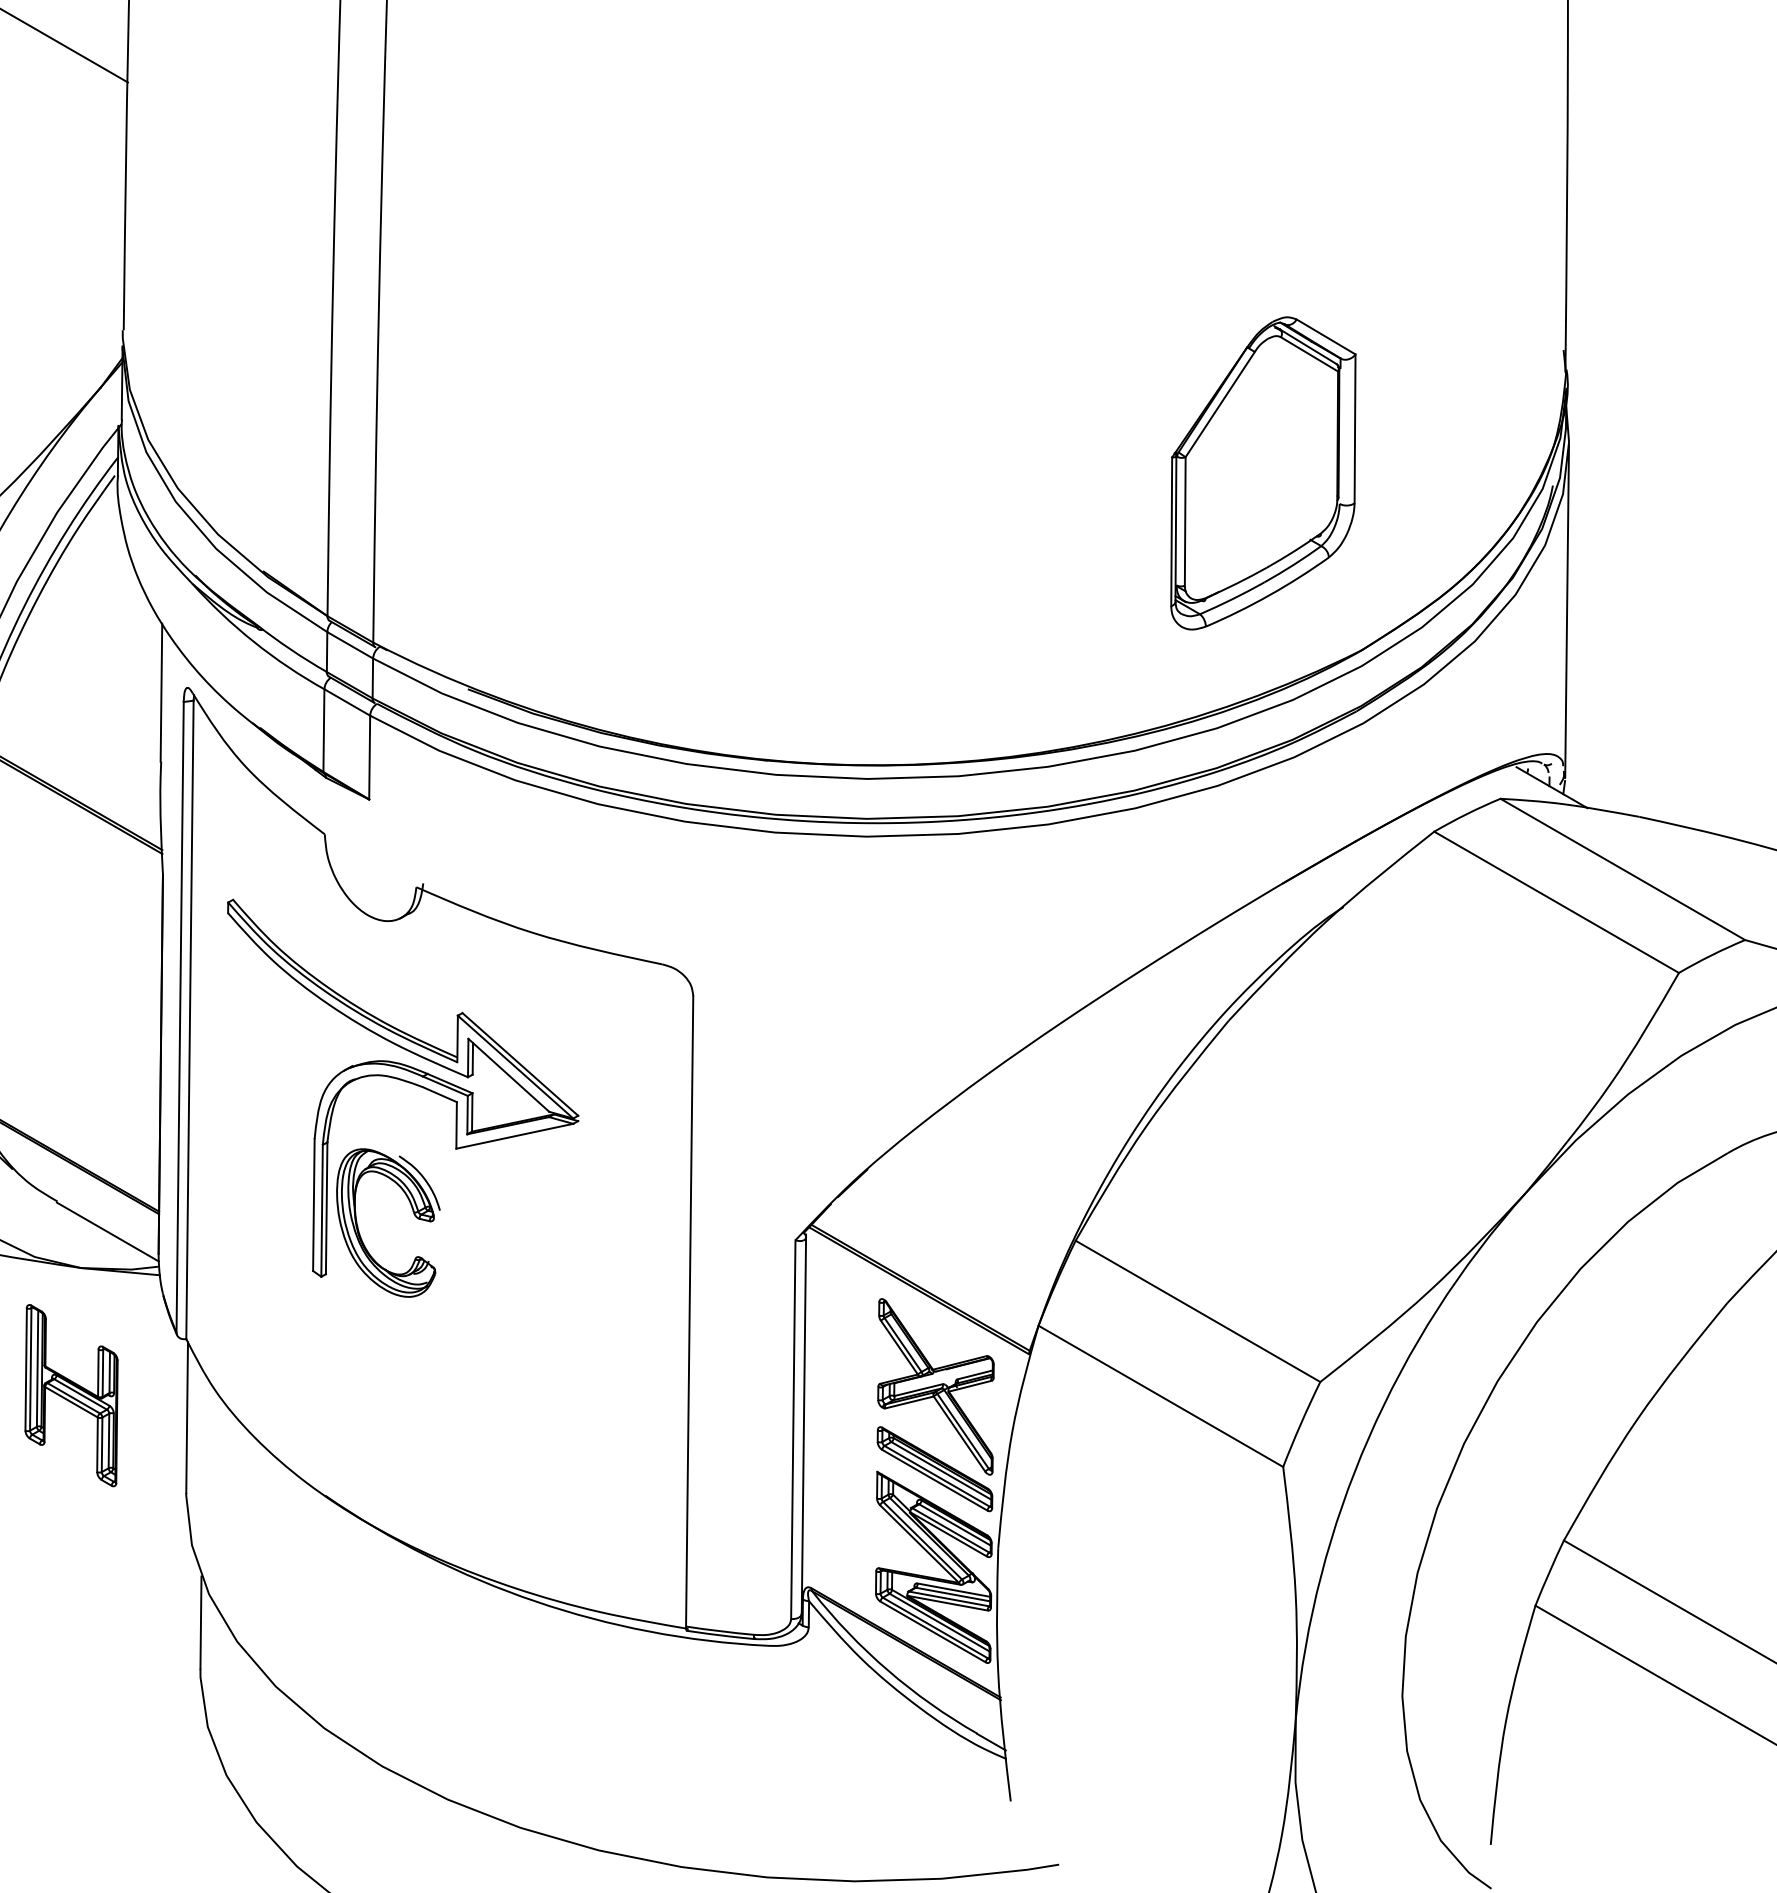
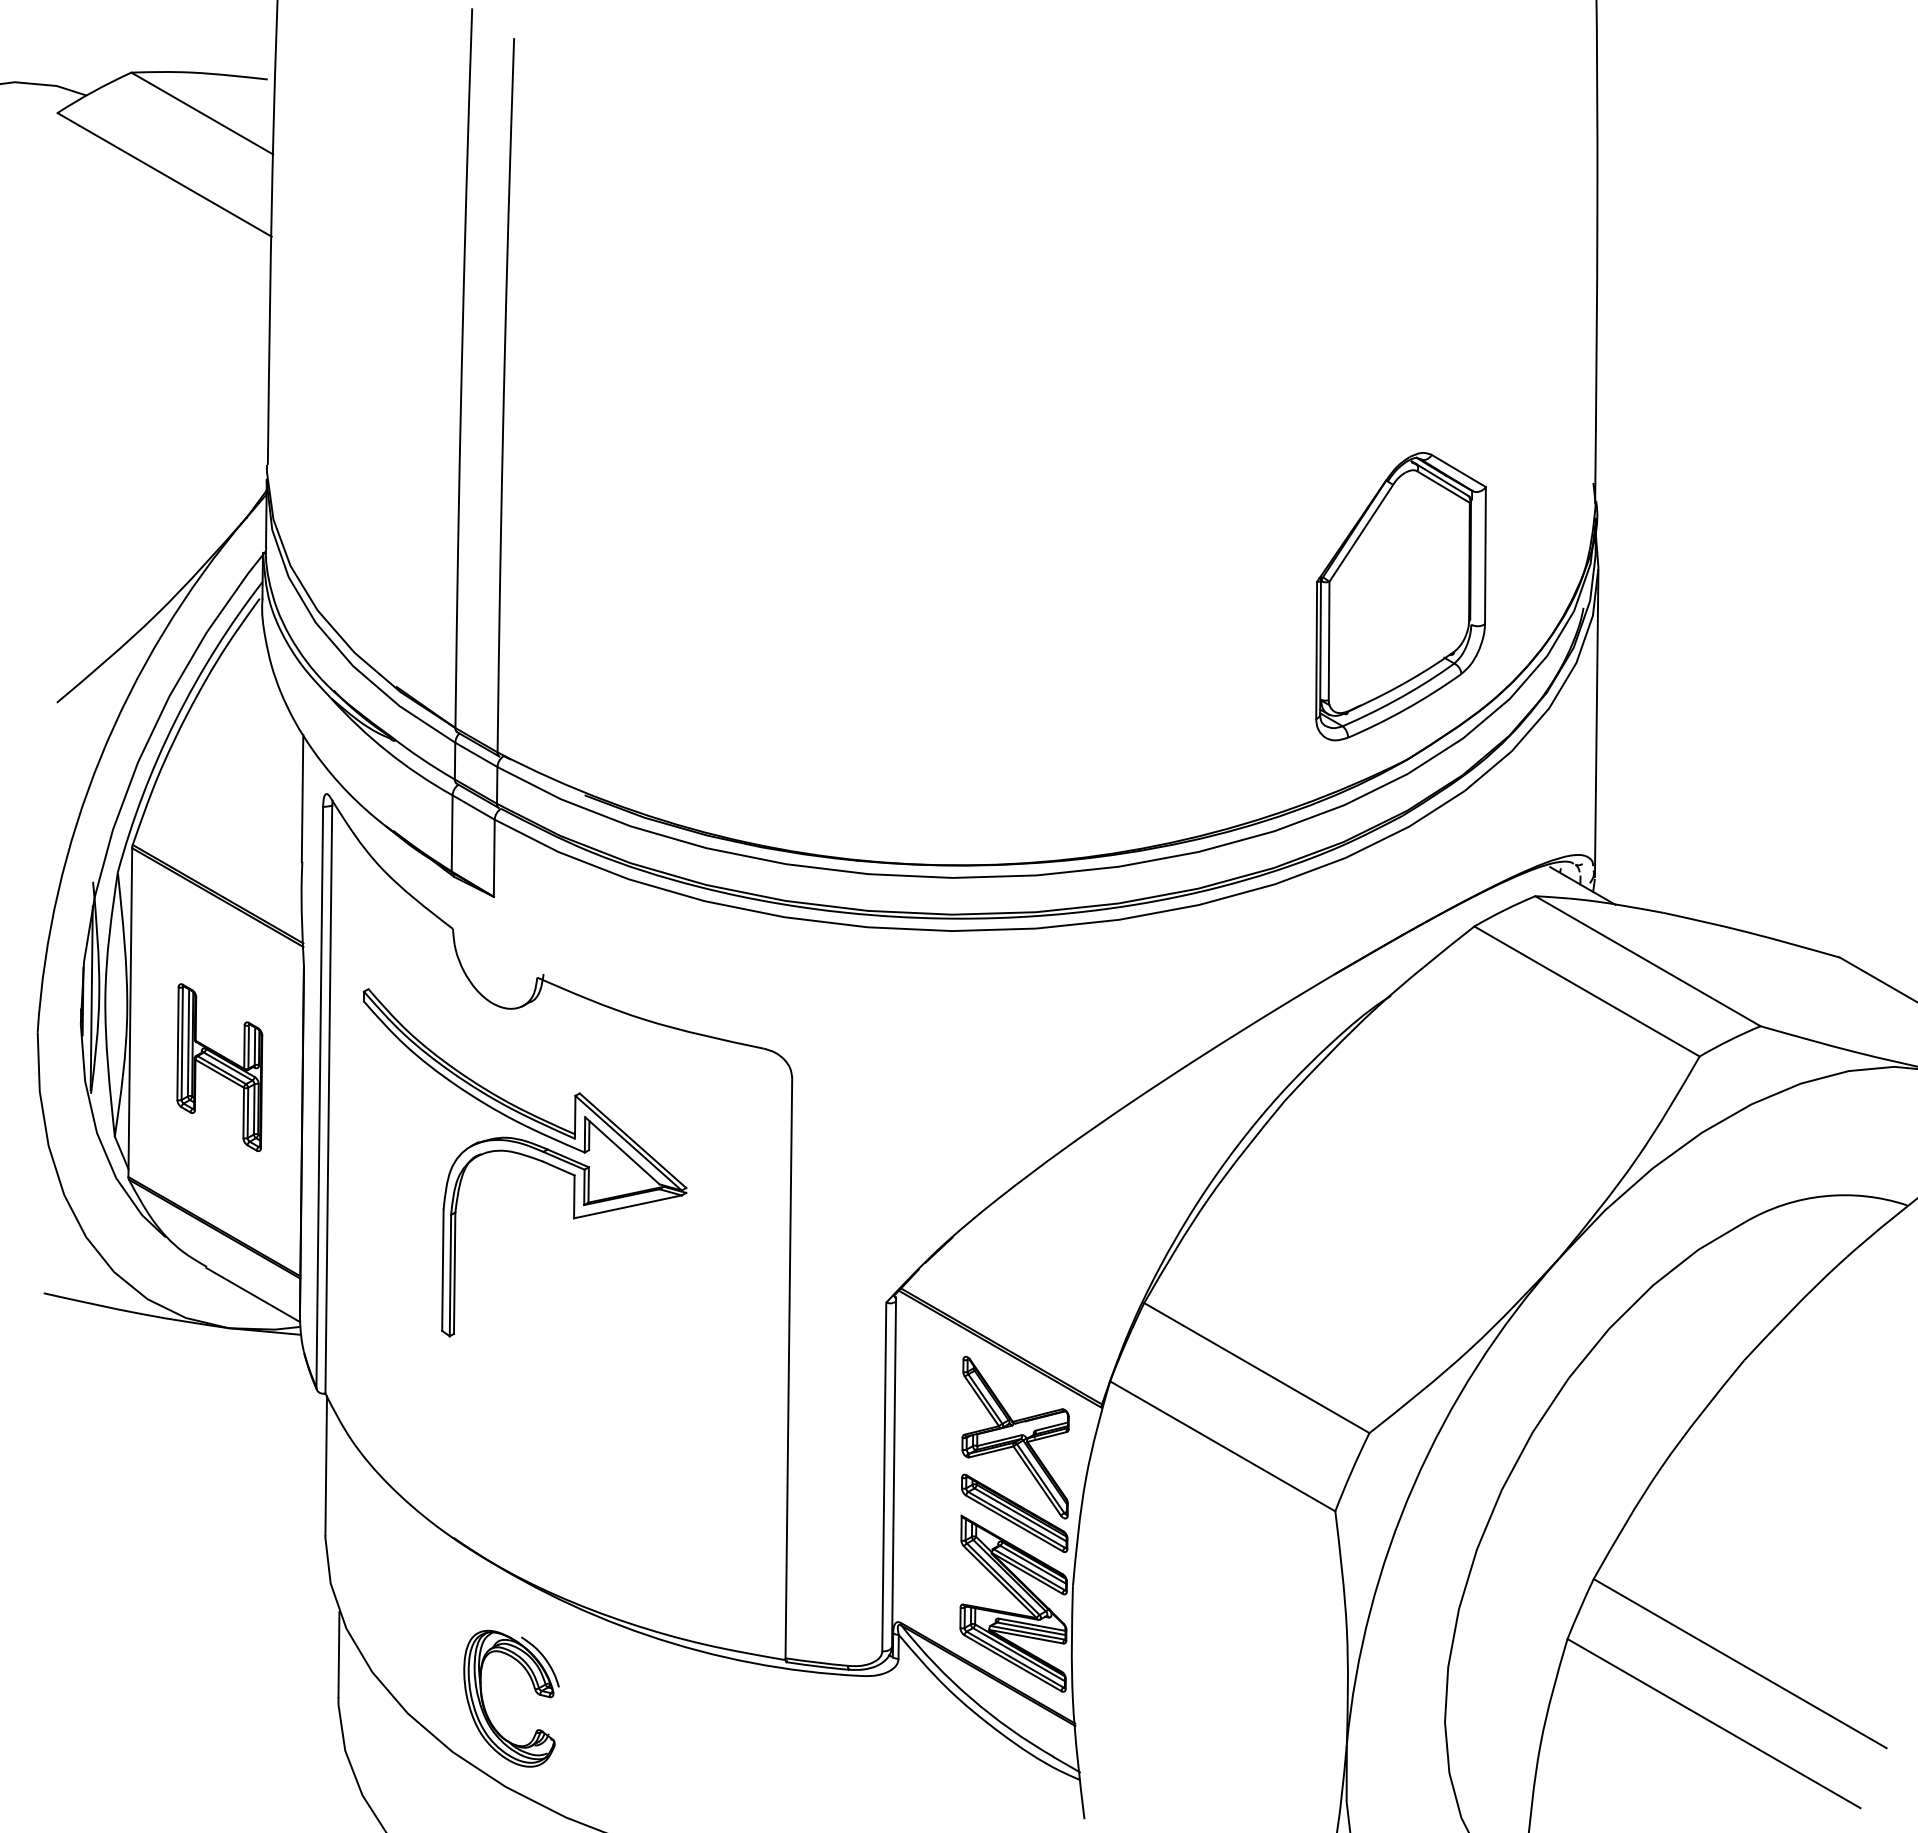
part: (1262, 473) -> (1400, 596), moved
part: (413, 1214) -> (534, 1690), moved
part: (71, 1395) -> (219, 1067), moved

